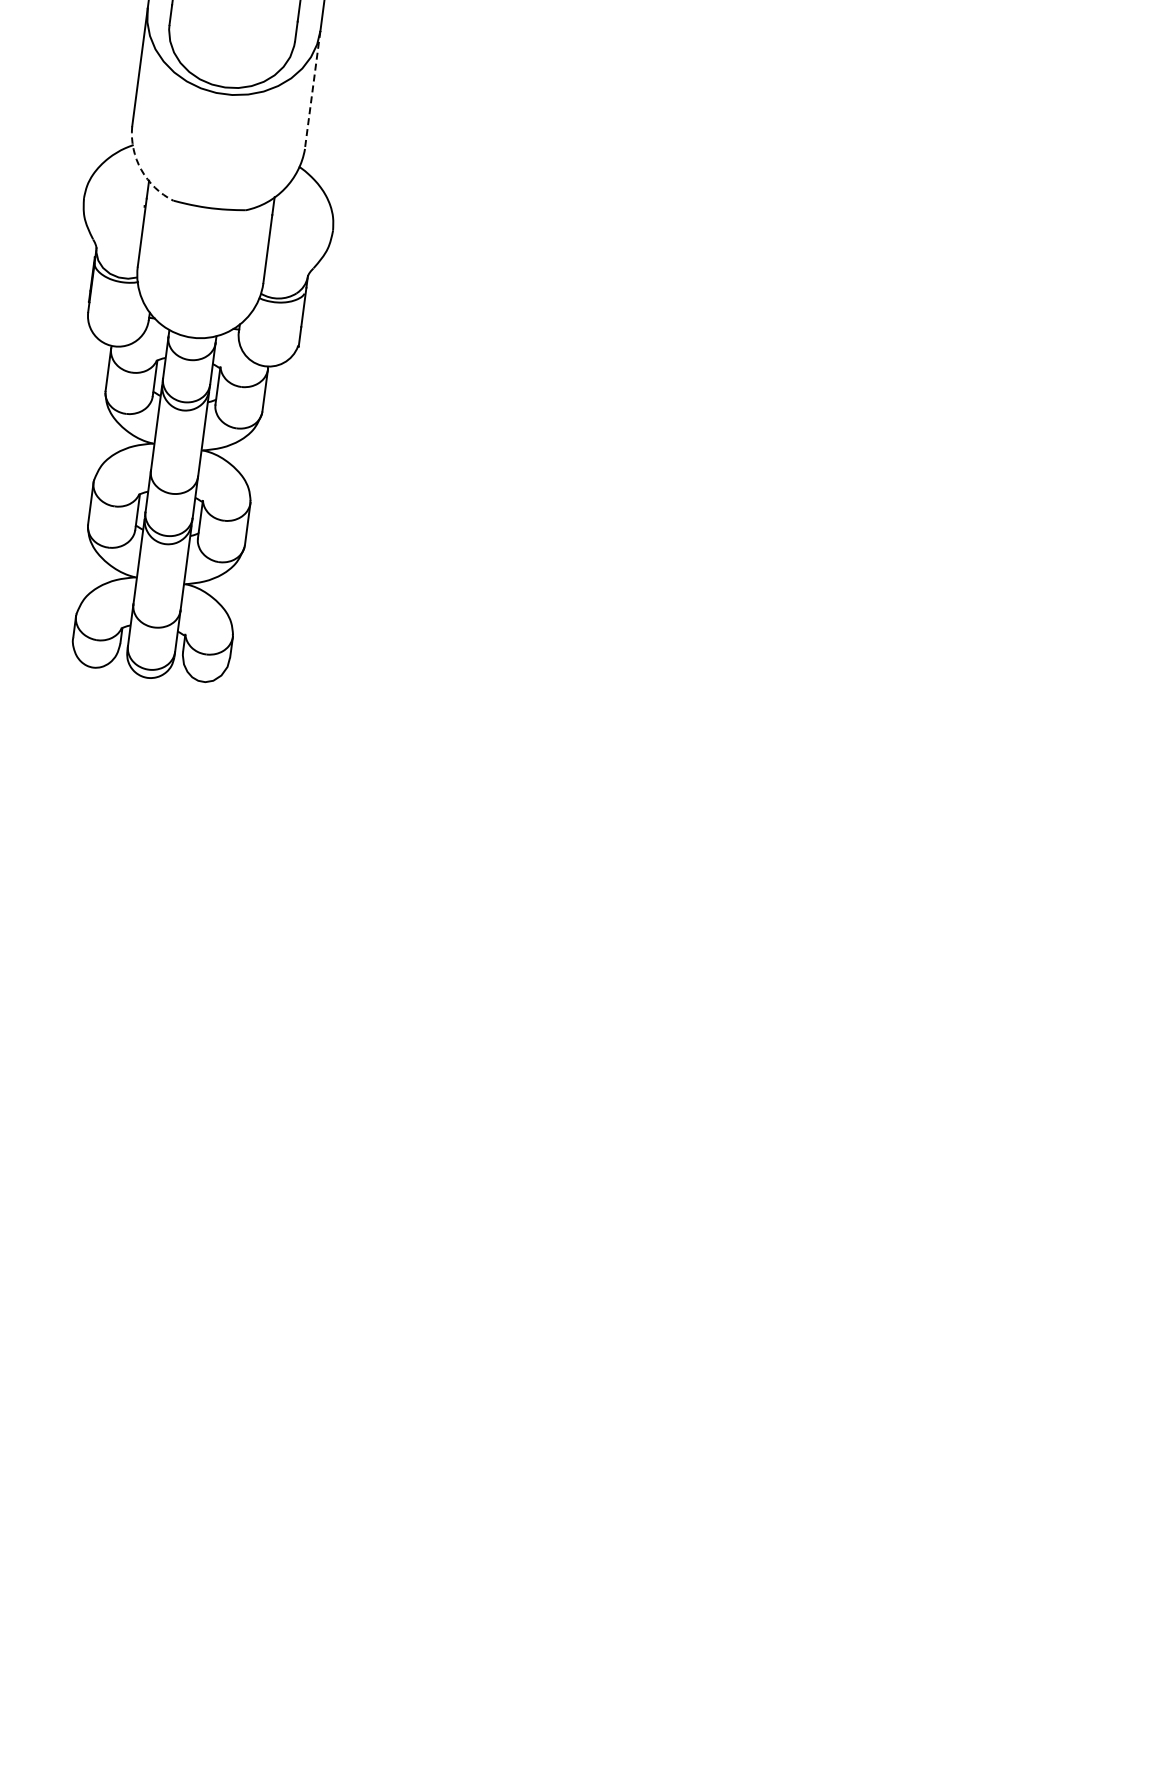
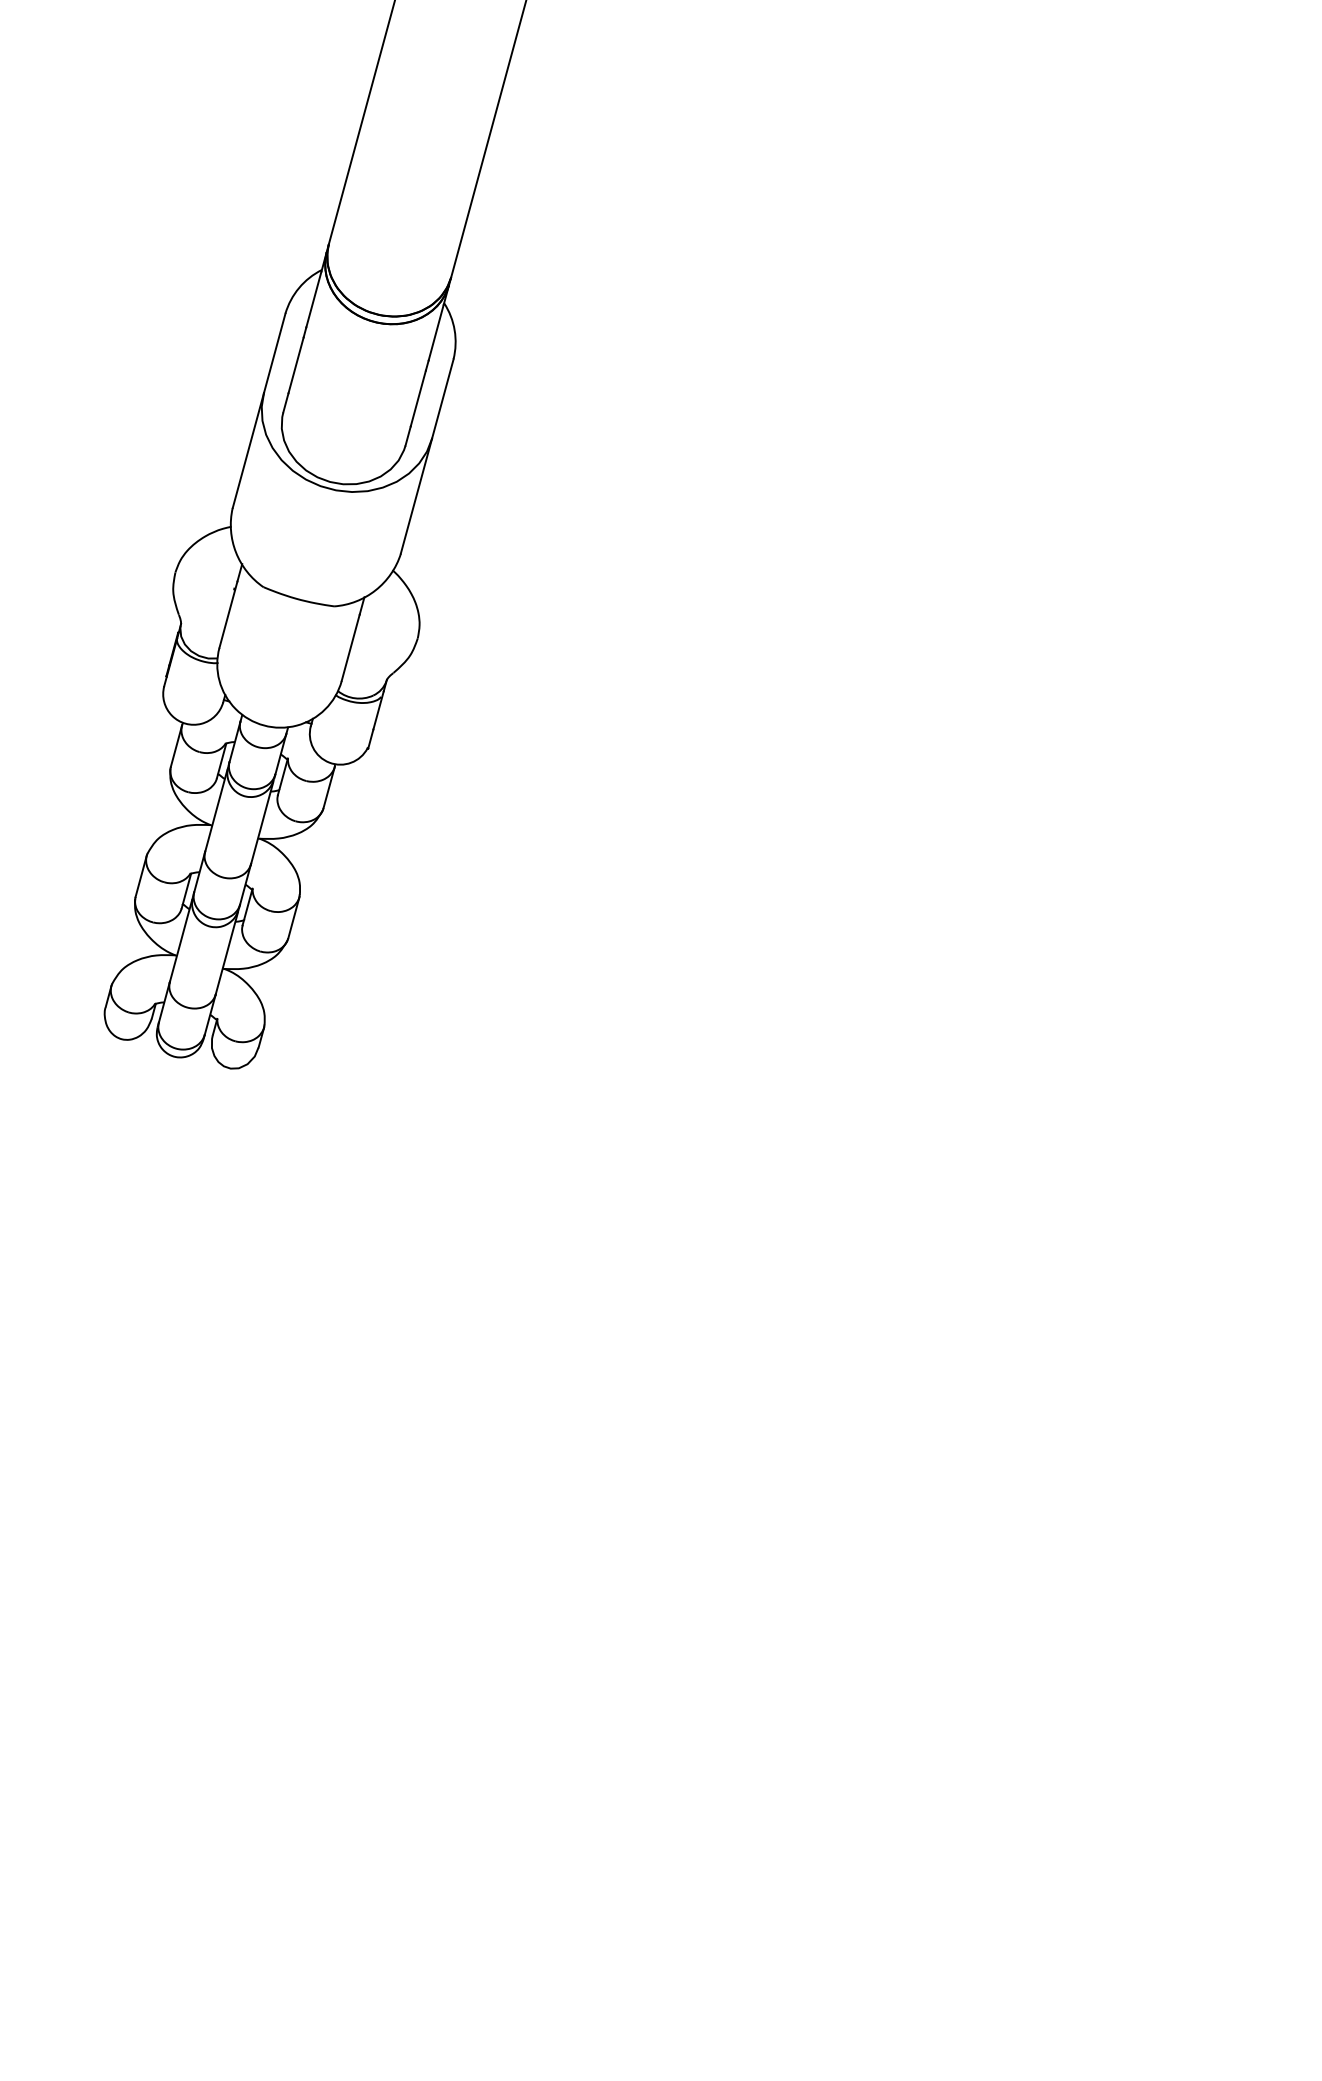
line: (312, 90) -> (416, 496), dashed -> solid
arc: (141, 169) -> (236, 552), dashed -> solid

